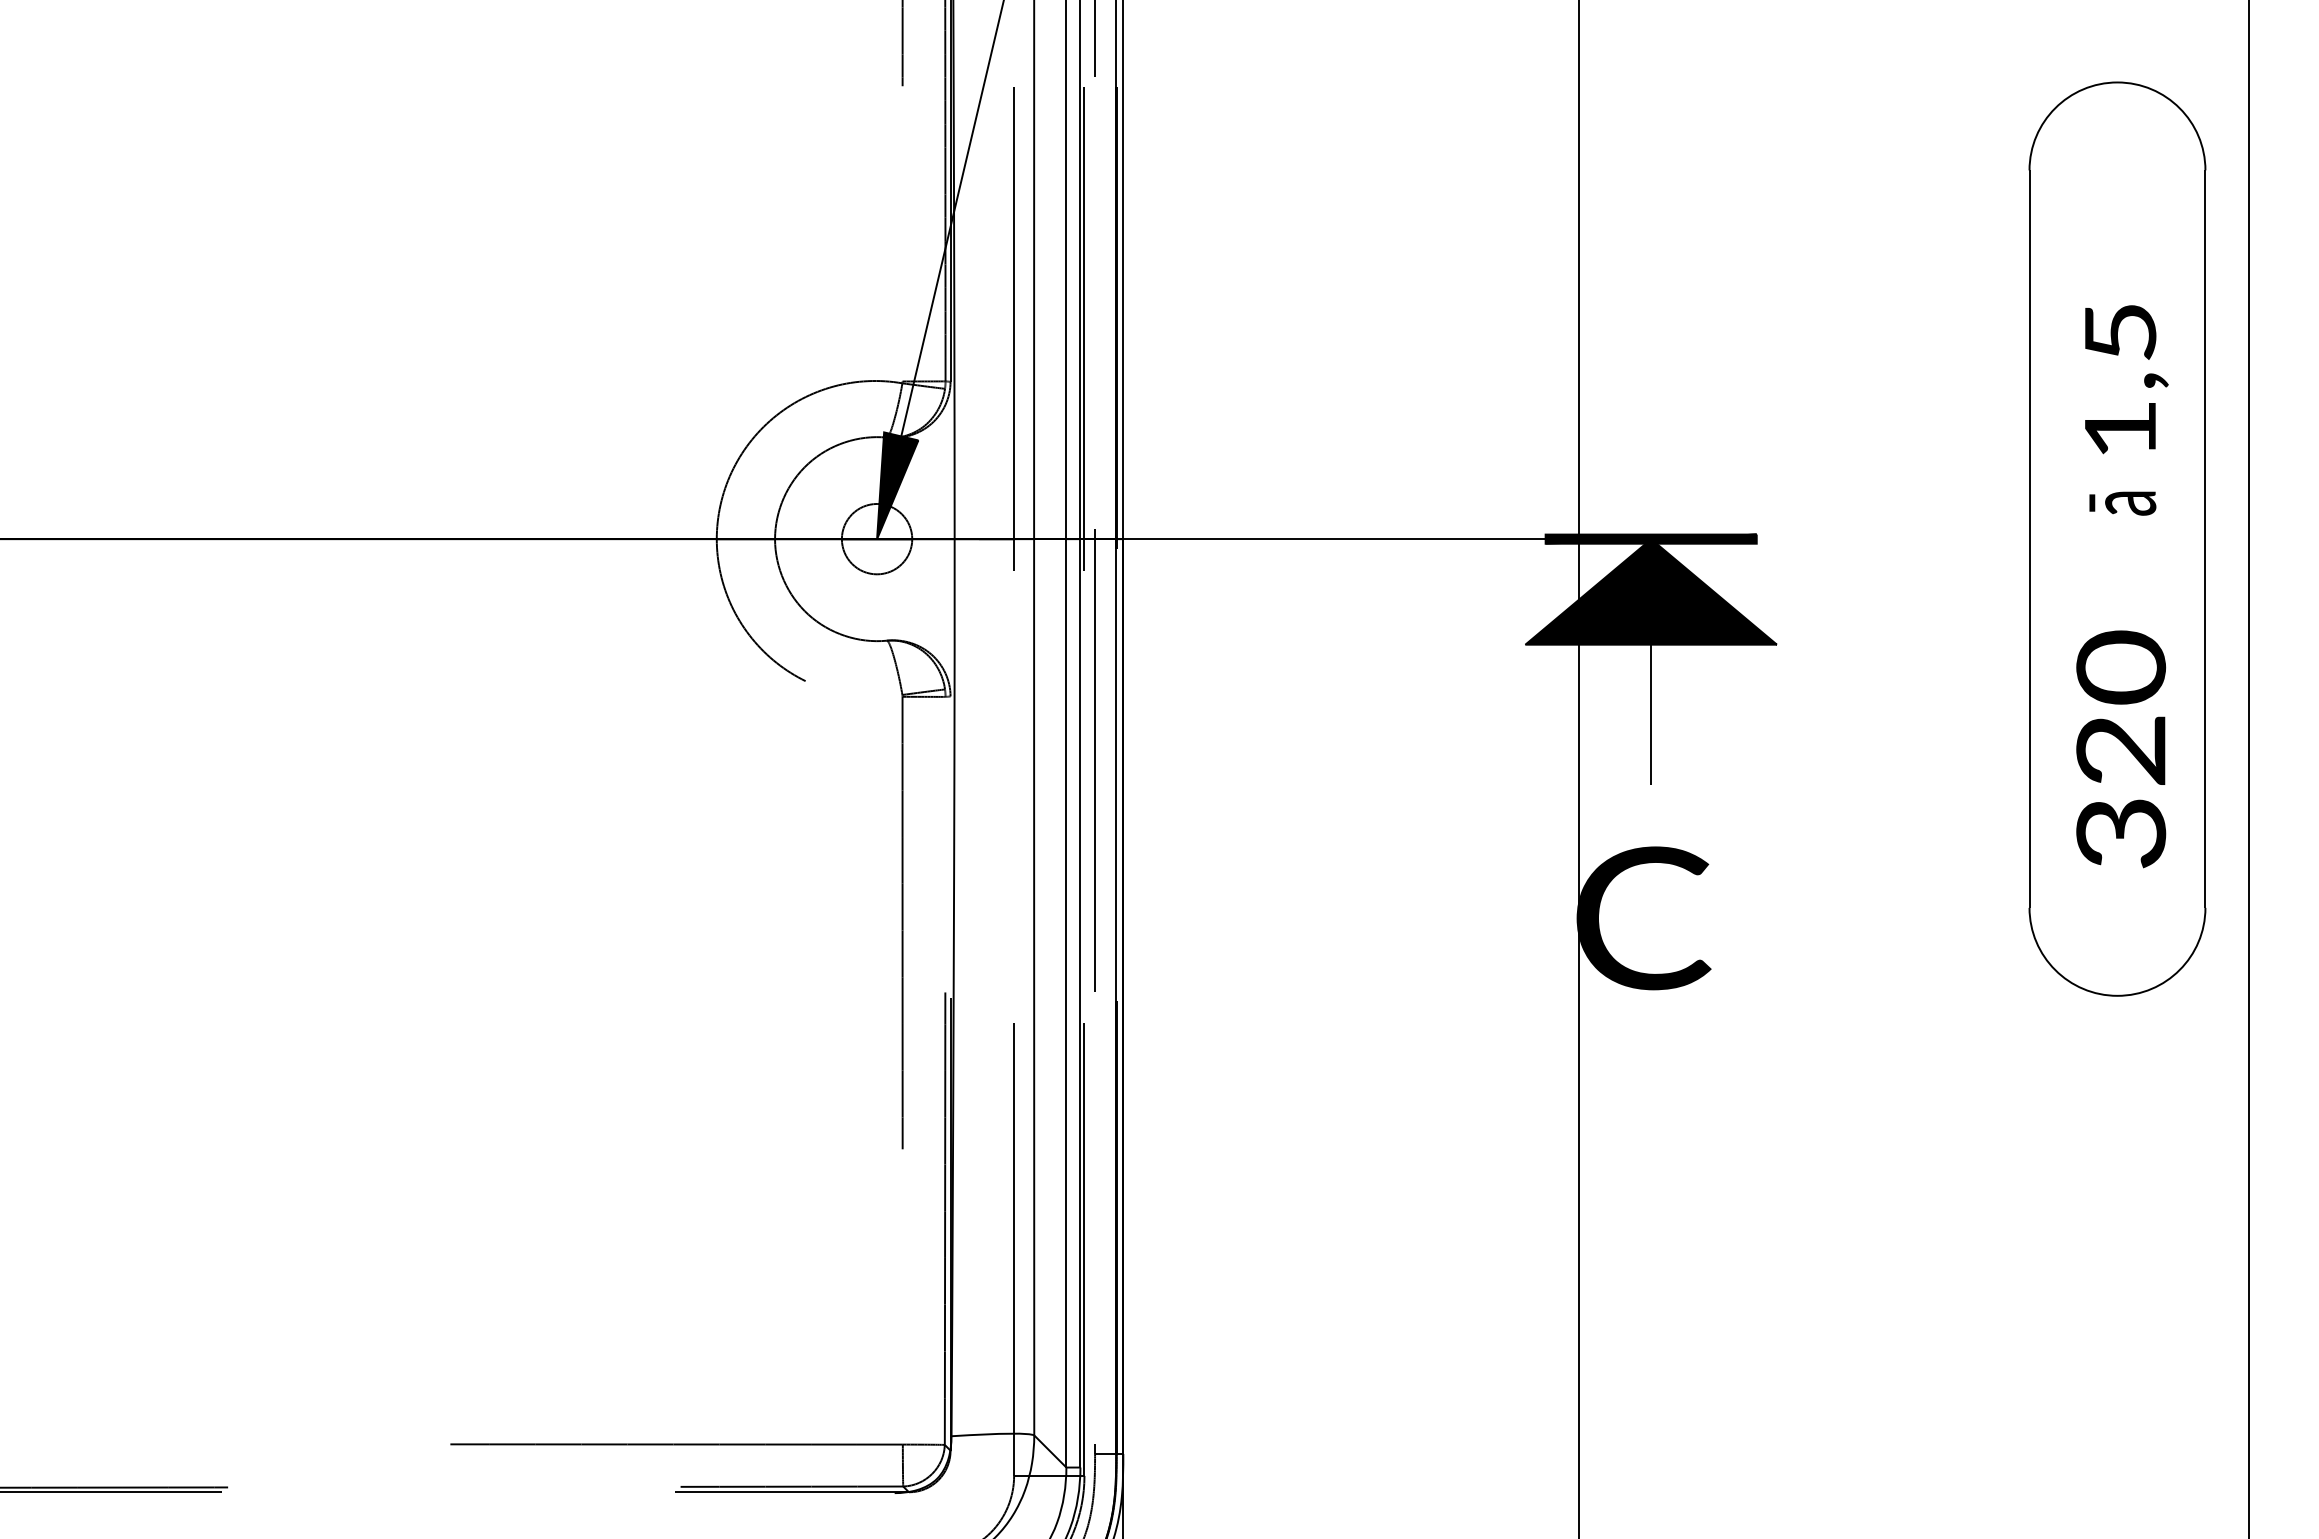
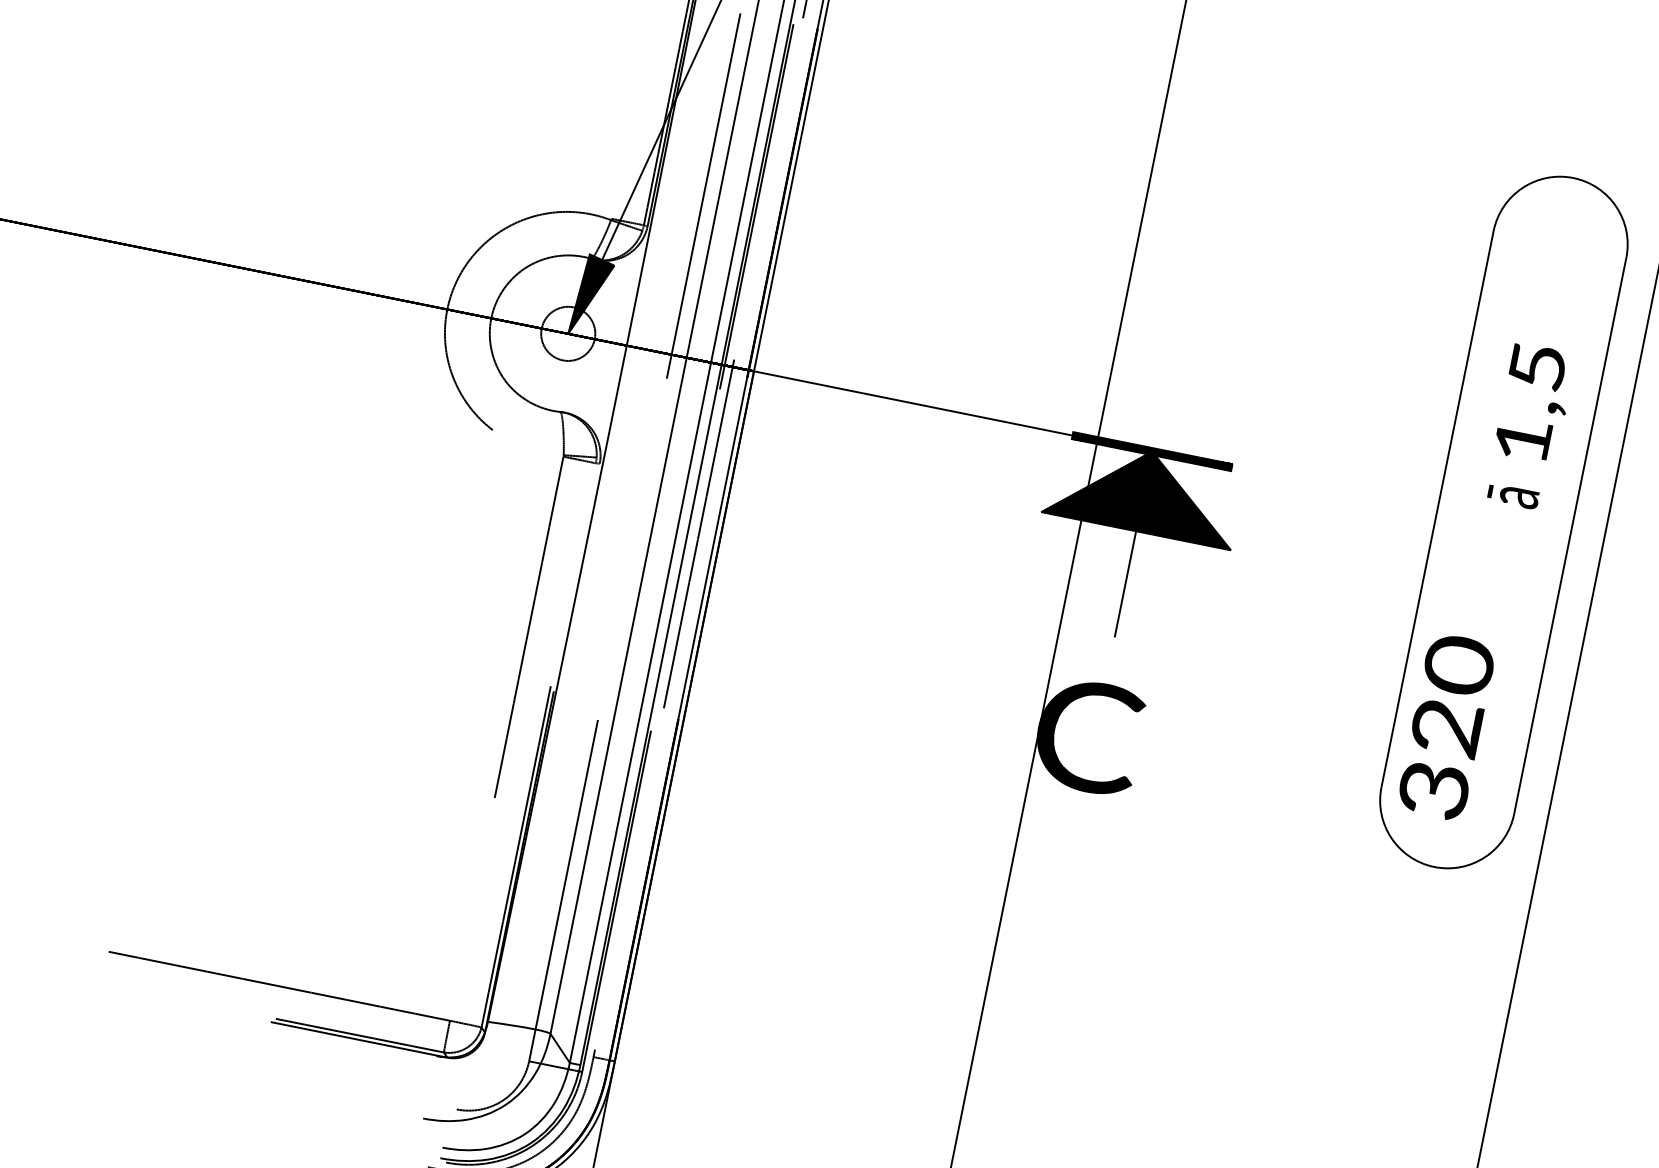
text: (2121, 749) -> (1446, 727), moved

